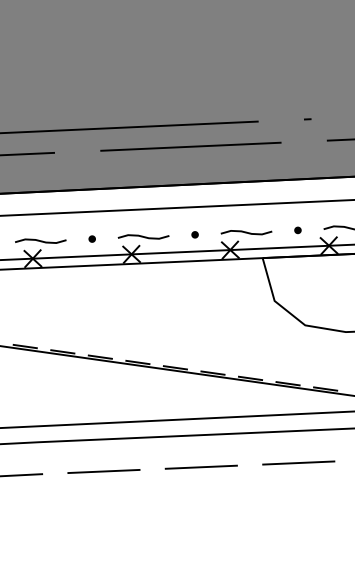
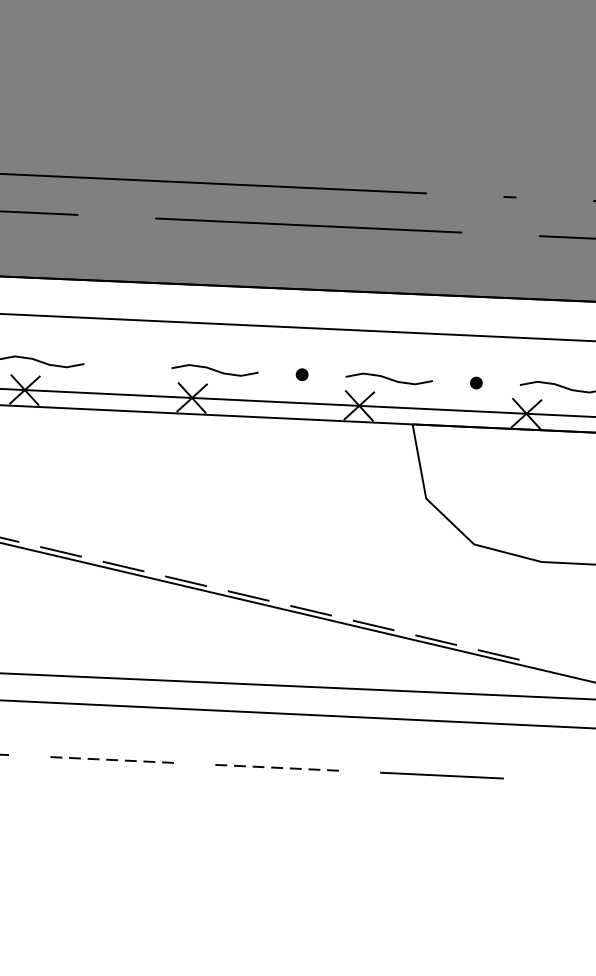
part: (91, 238) -> (126, 365), removed
line: (201, 467) -> (277, 768), solid -> dashed
line: (103, 471) -> (111, 759), solid -> dashed

